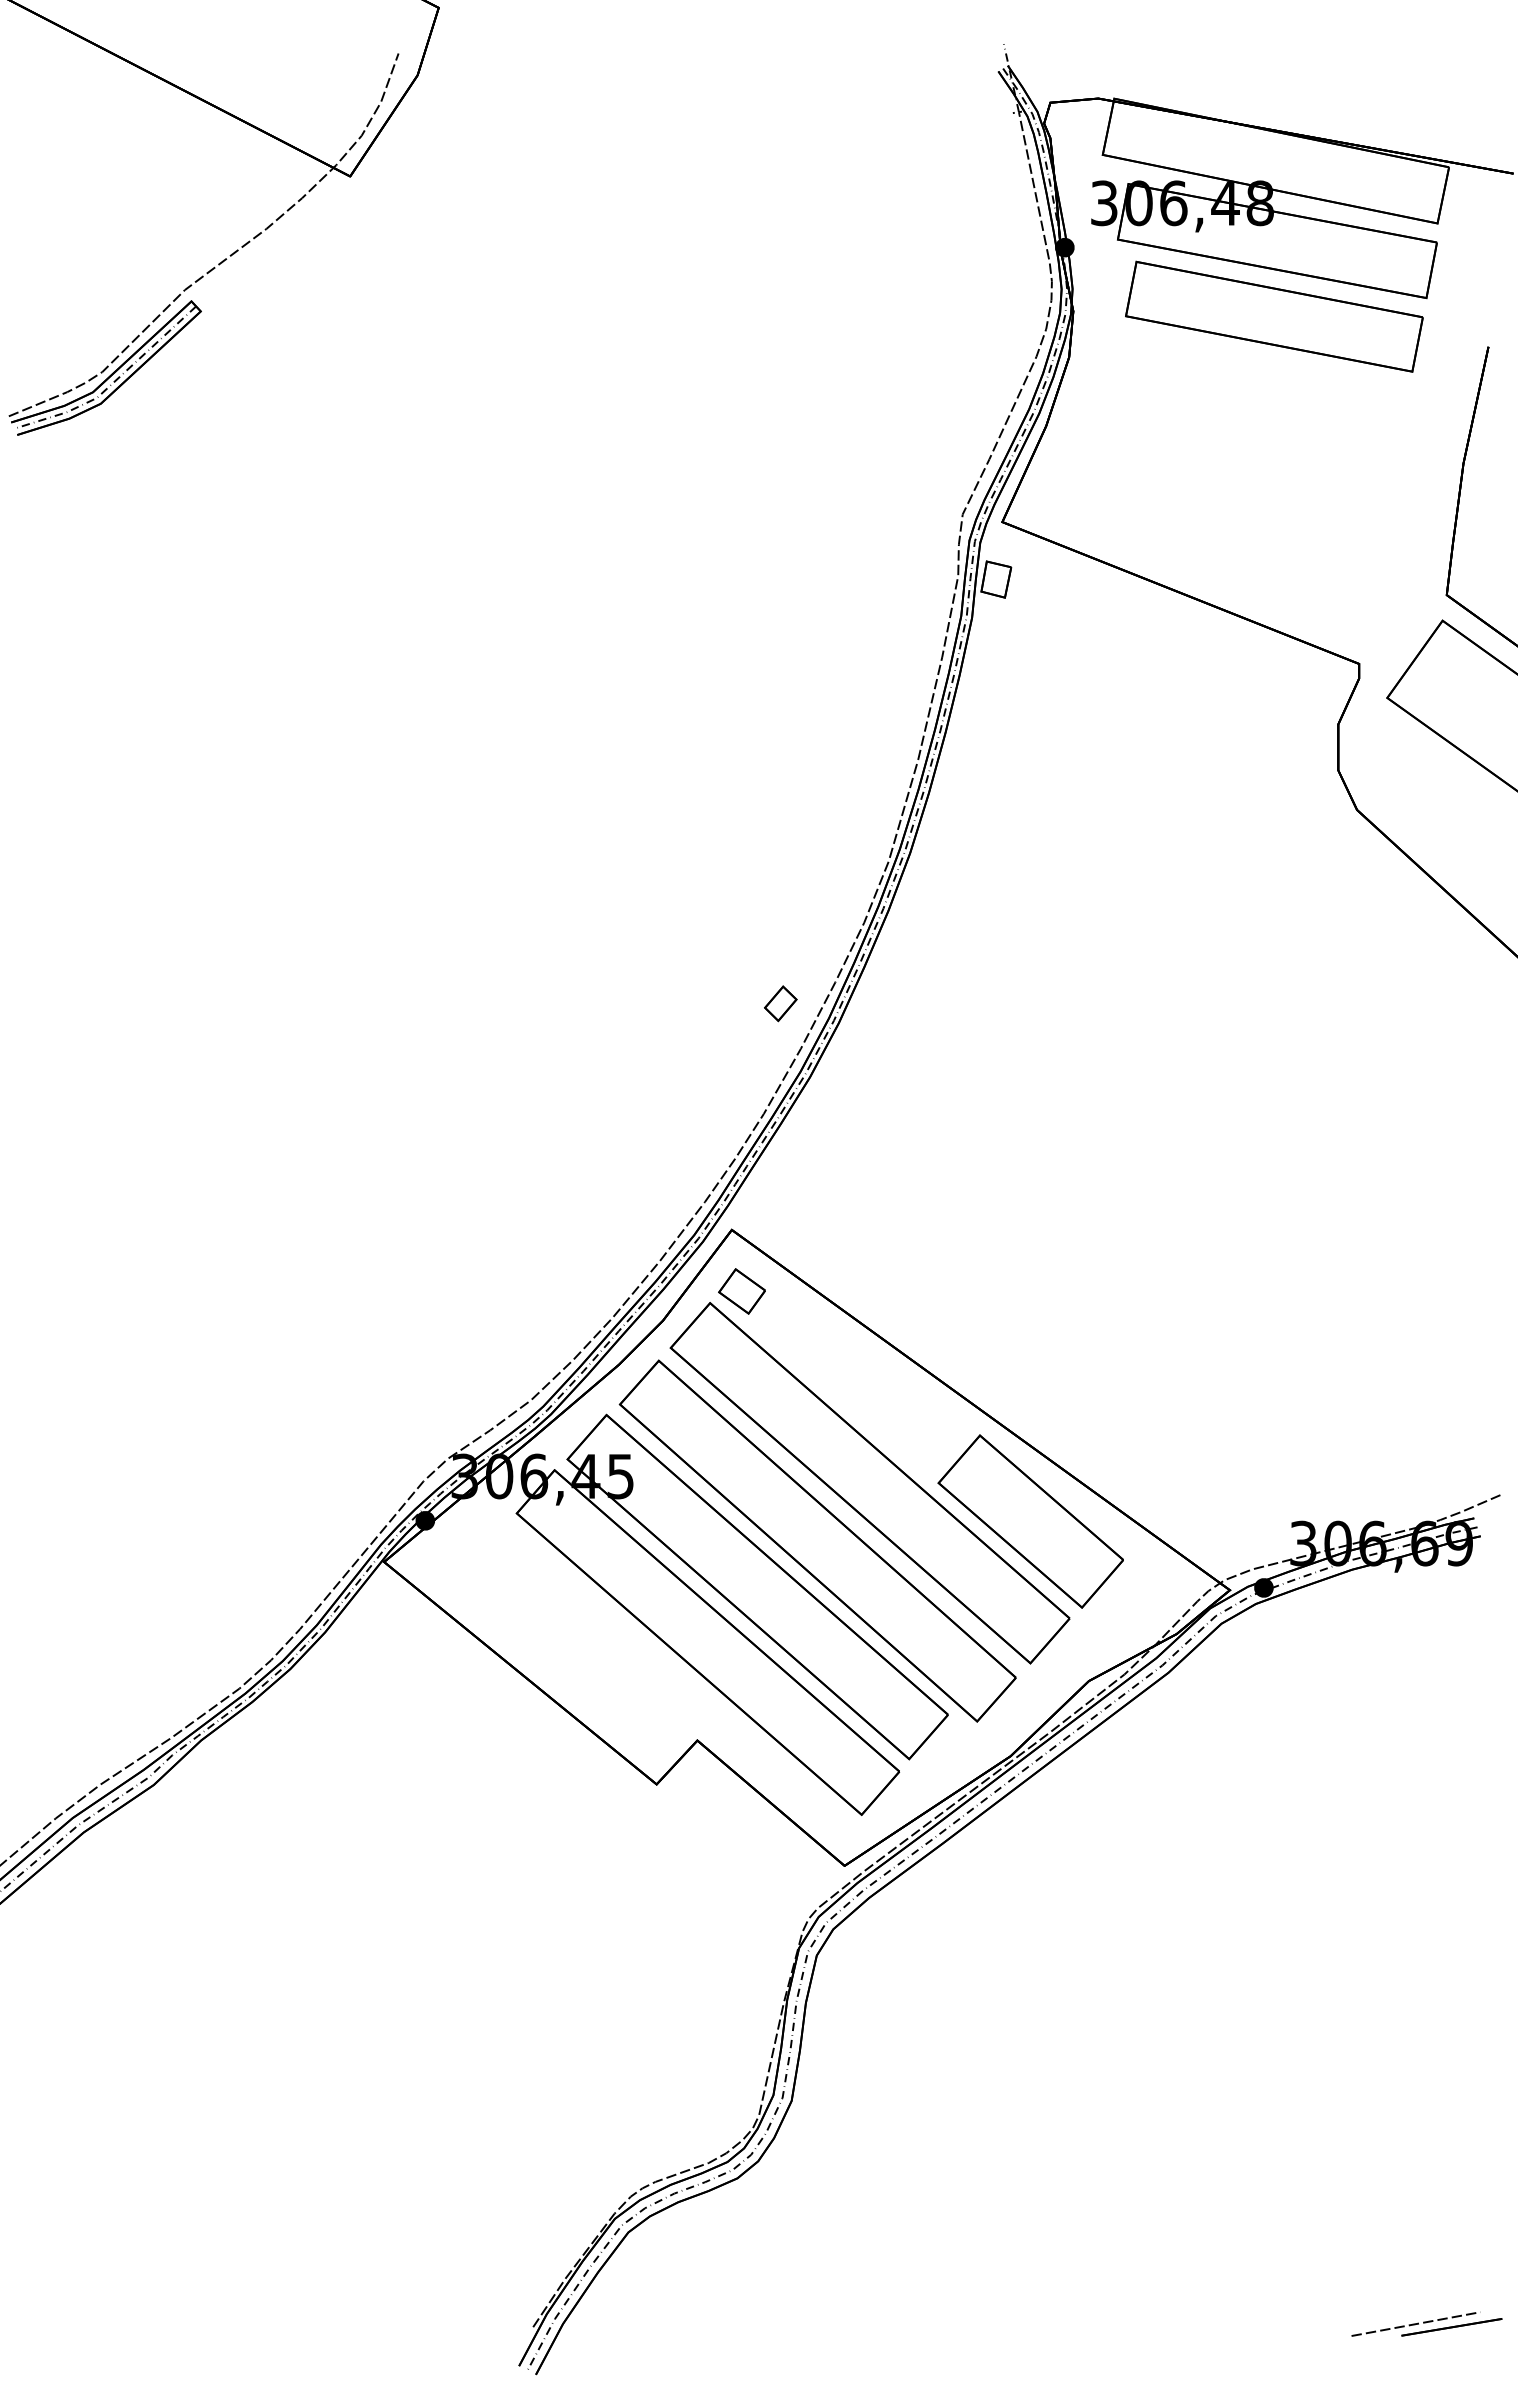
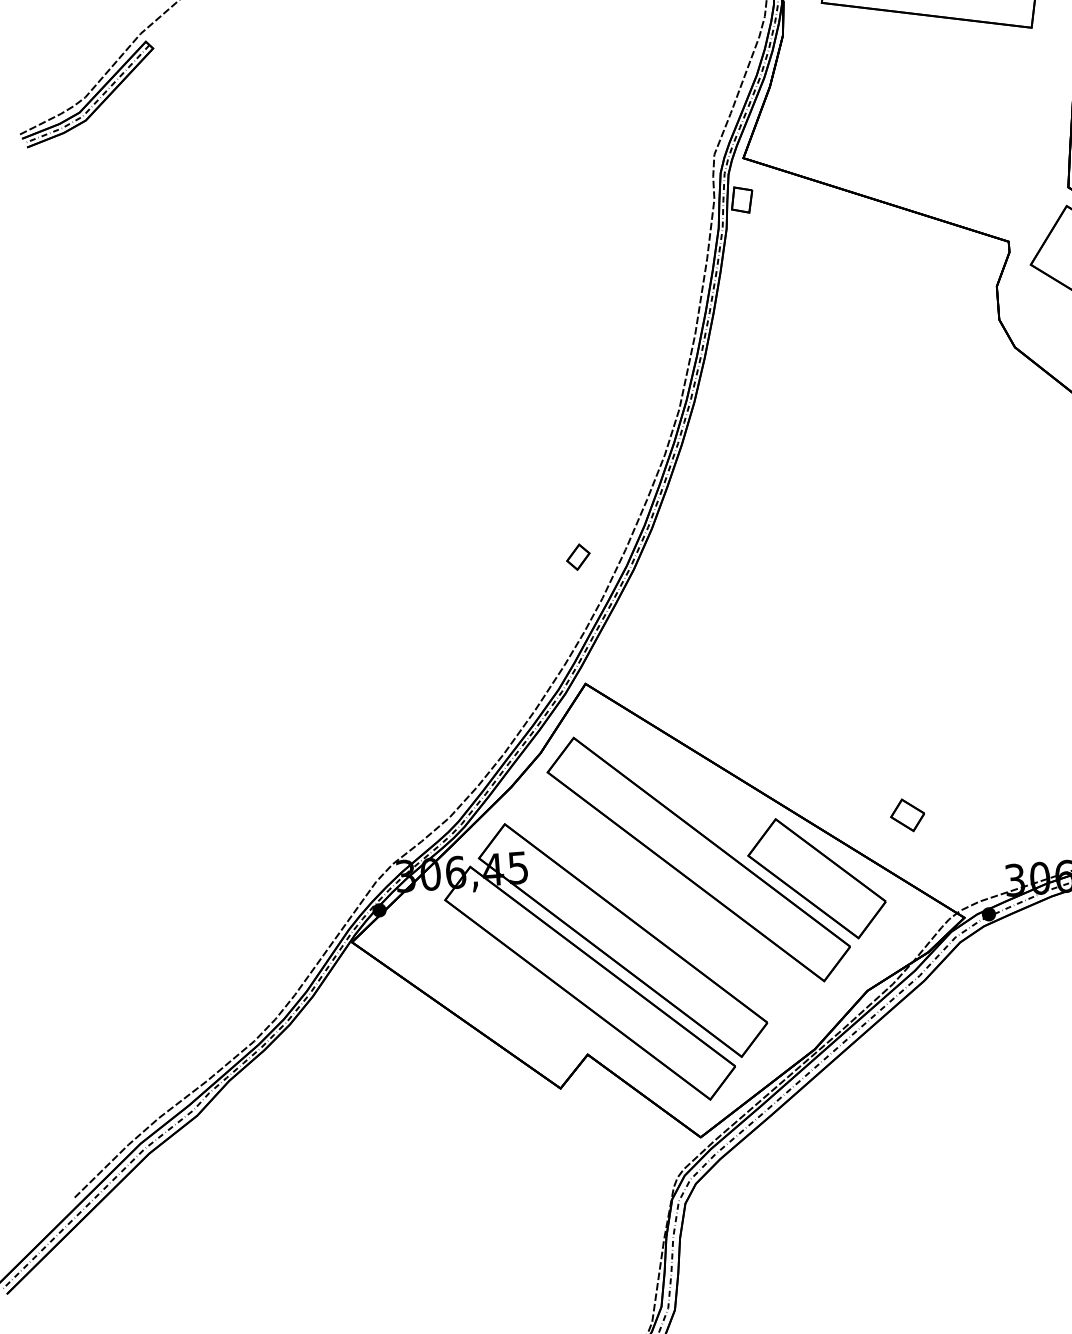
part: (780, 1003) -> (578, 557), moved
part: (741, 1291) -> (907, 815), moved
part: (817, 1540) -> (663, 903), removed

